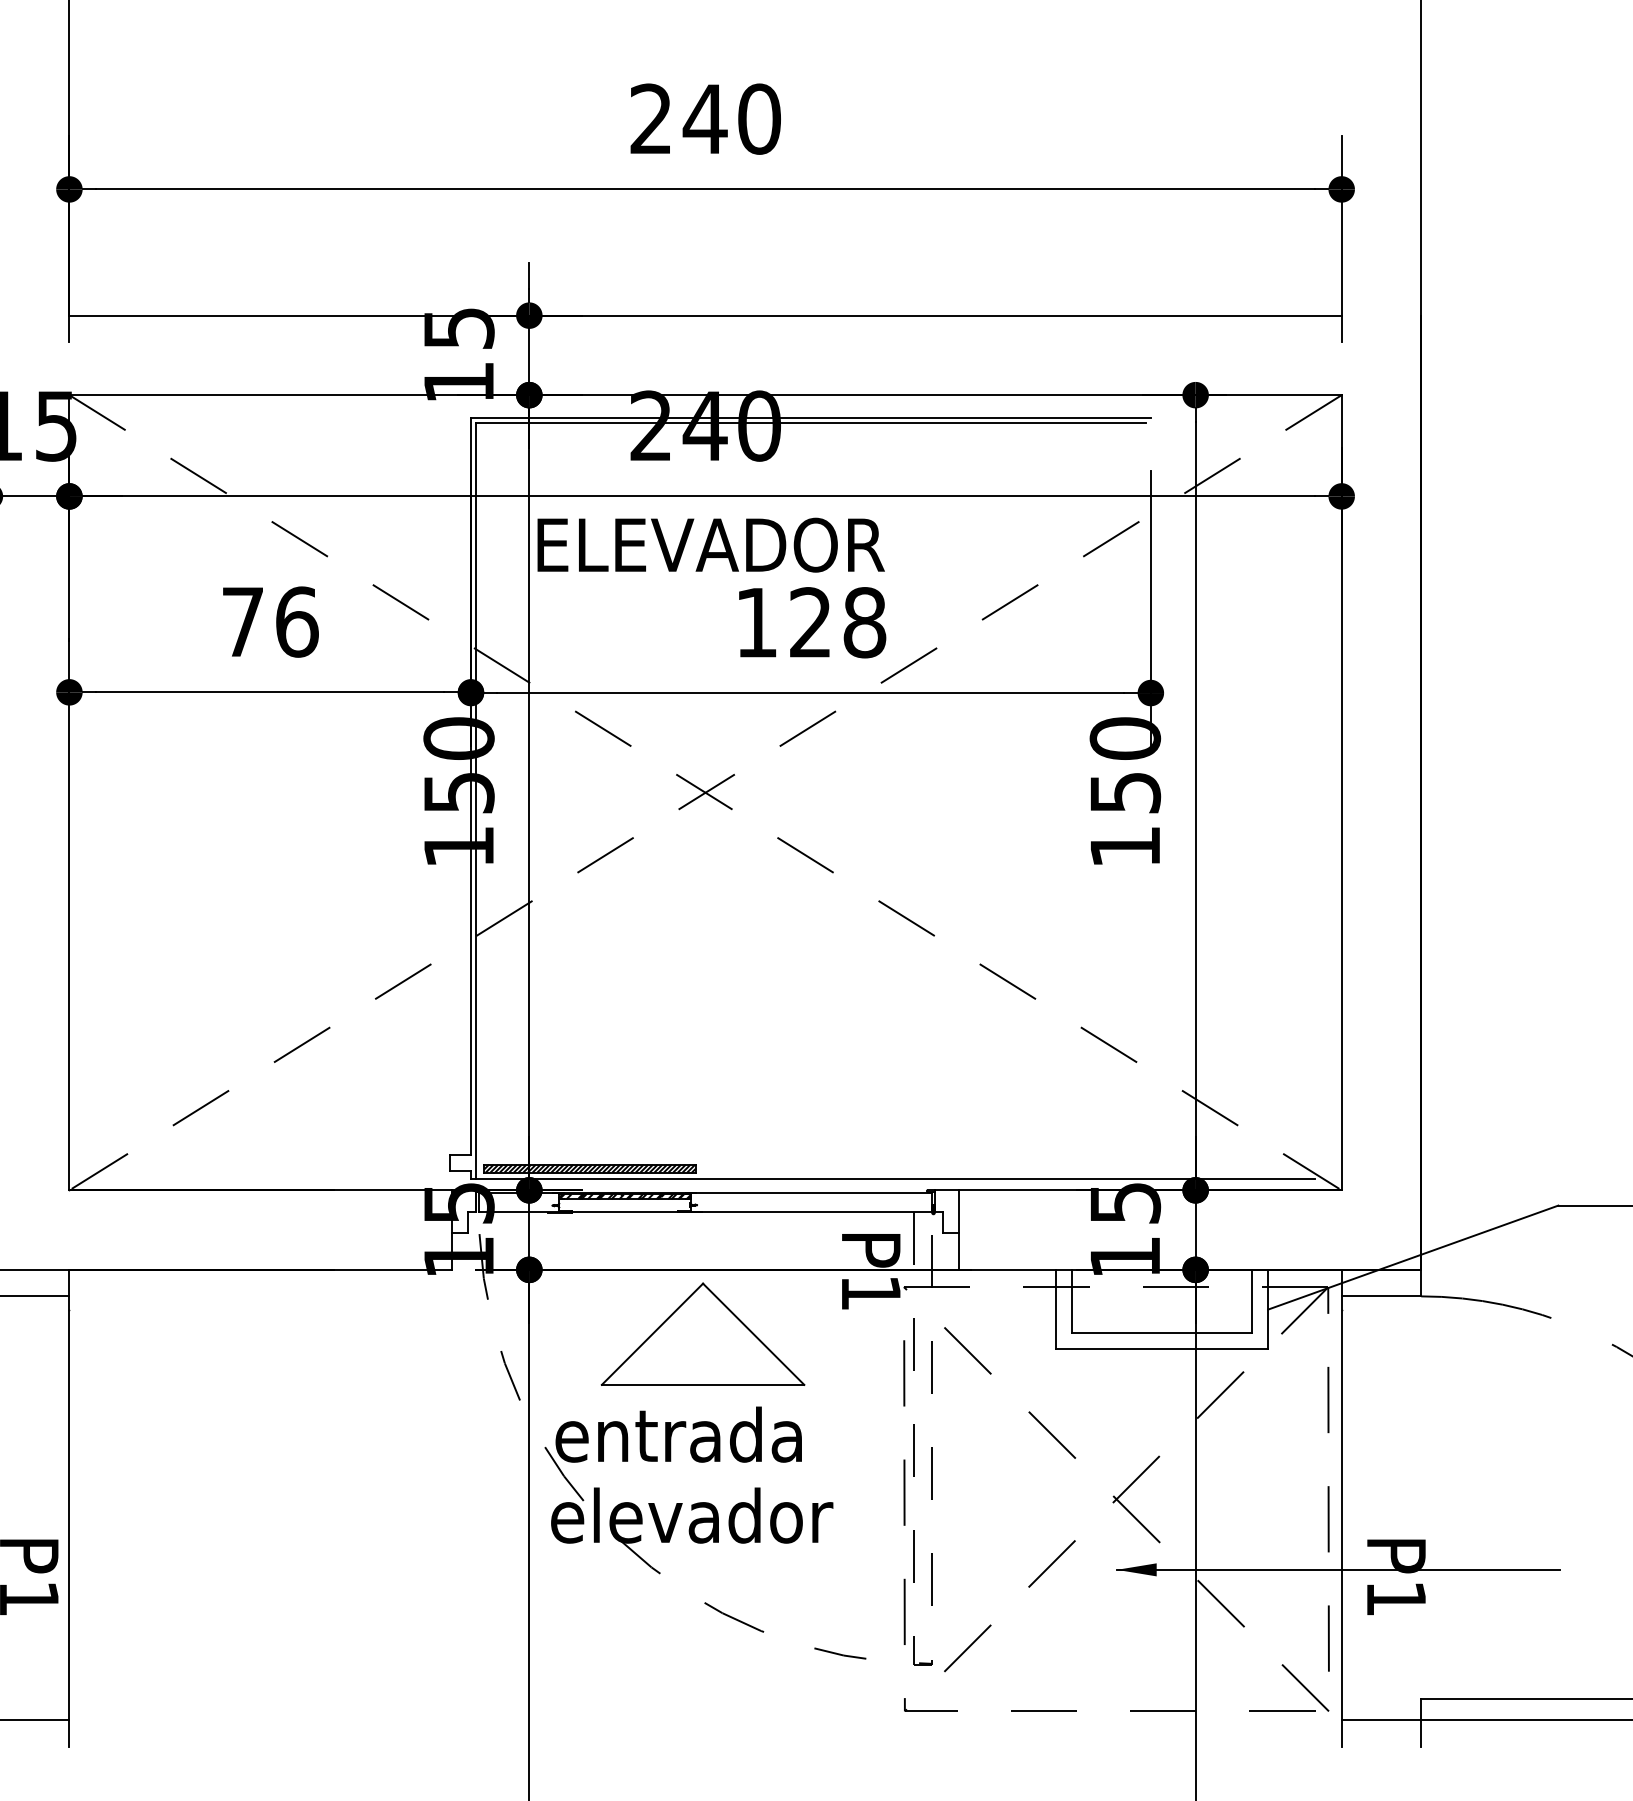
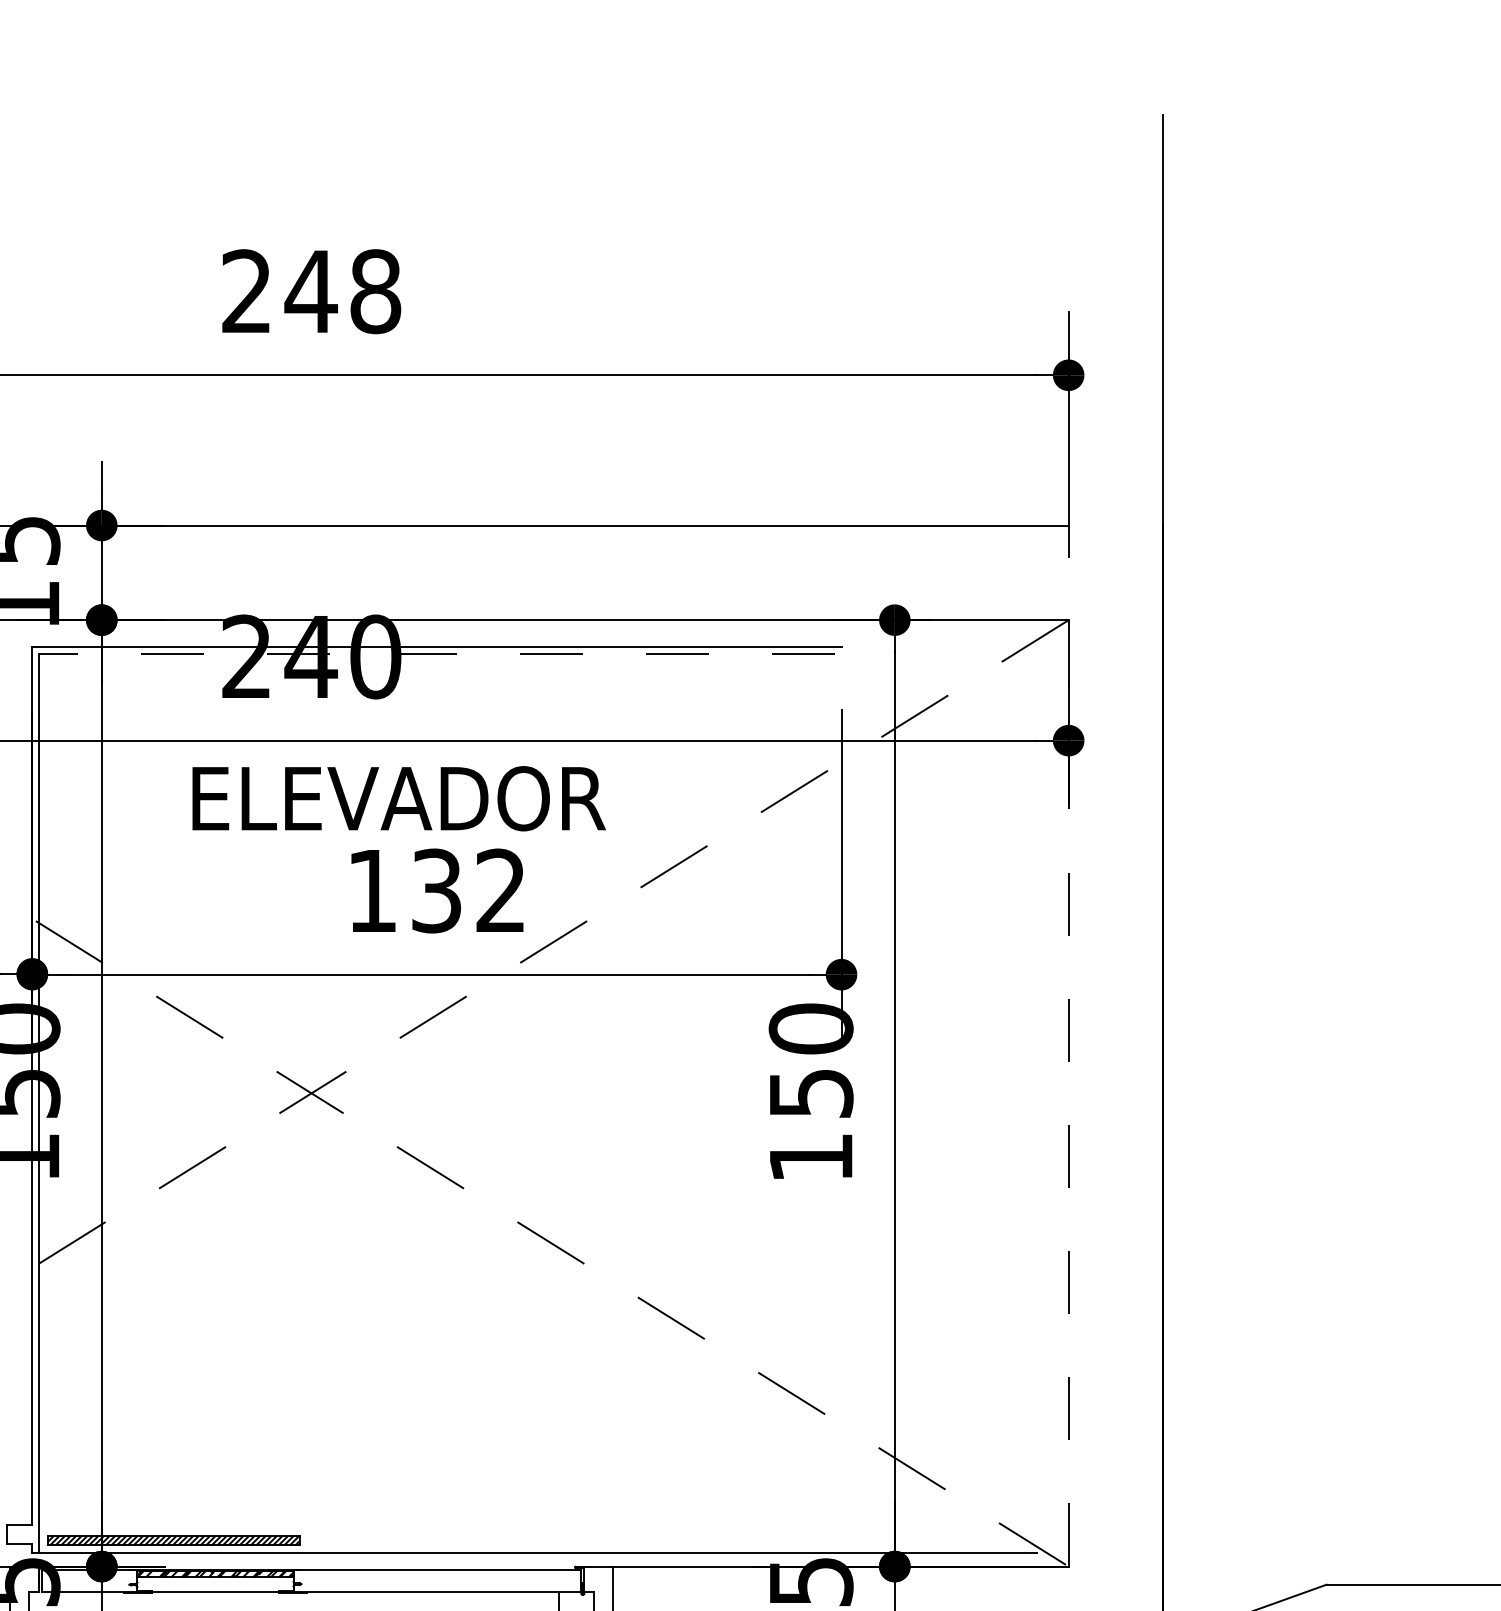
text: (759, 118) -> (375, 290), 240 -> 248
line: (810, 423) -> (436, 653), solid -> dashed
text: (710, 544) -> (398, 797), moved
text: (838, 622) -> (469, 890), 128 -> 132
line: (1341, 792) -> (1068, 1093), solid -> dashed

